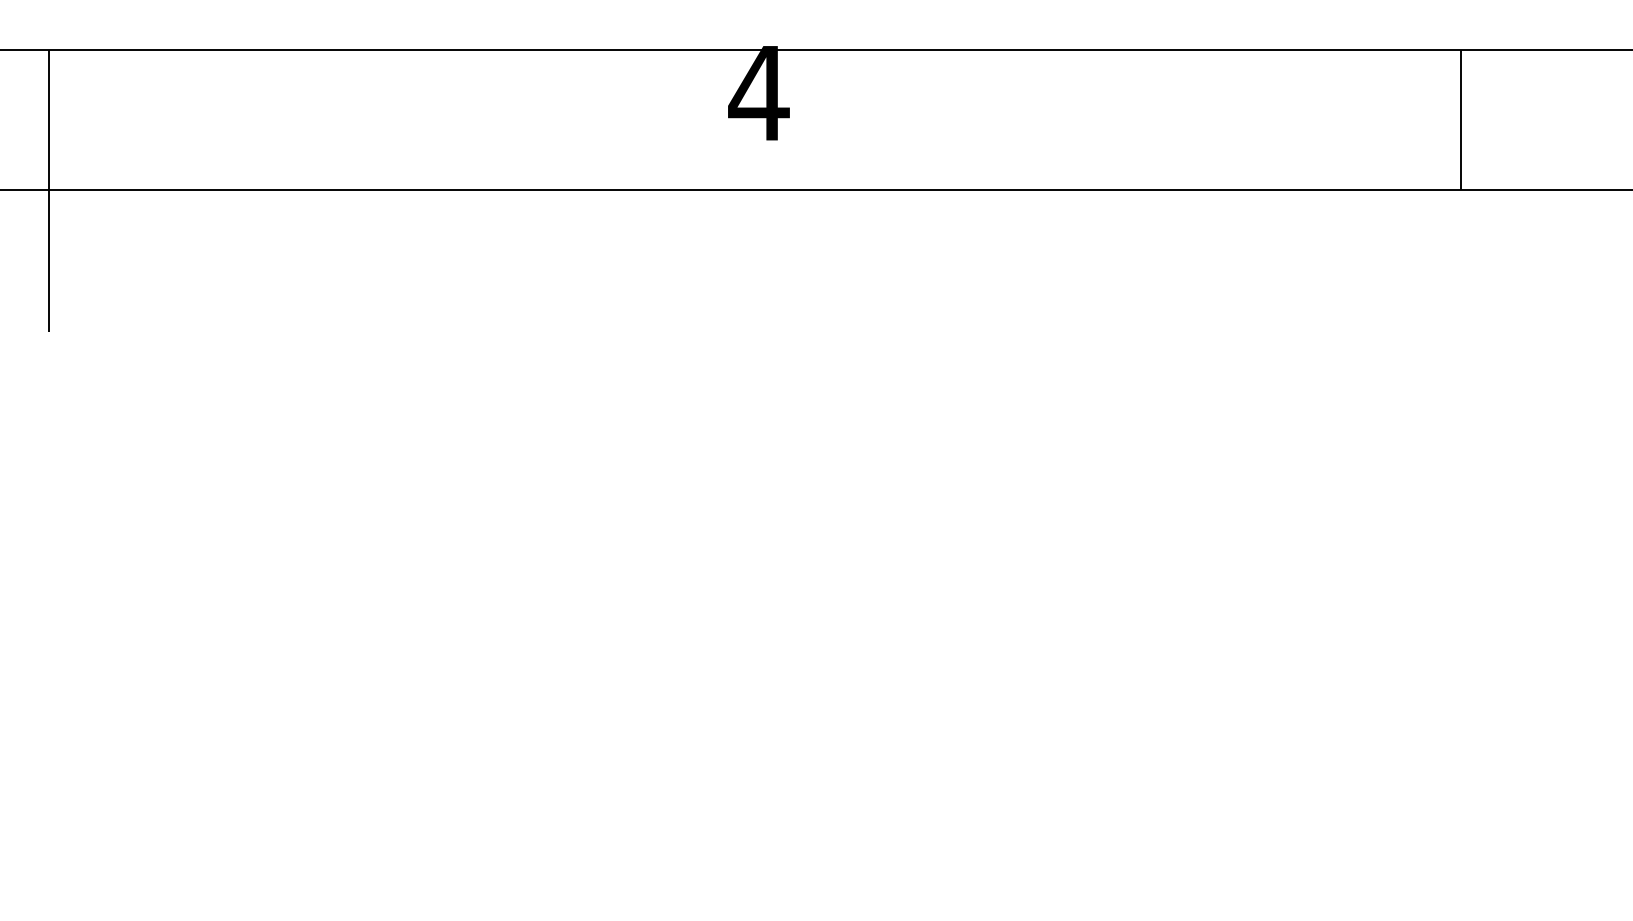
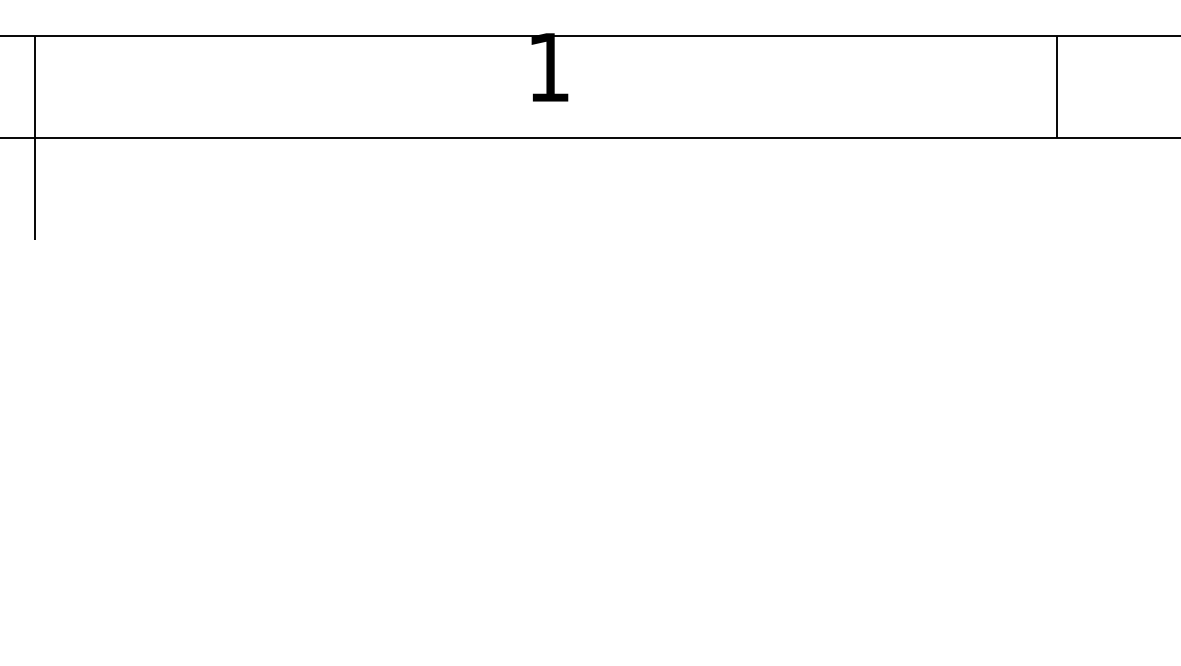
text: (758, 93) -> (548, 67), 4 -> 1

